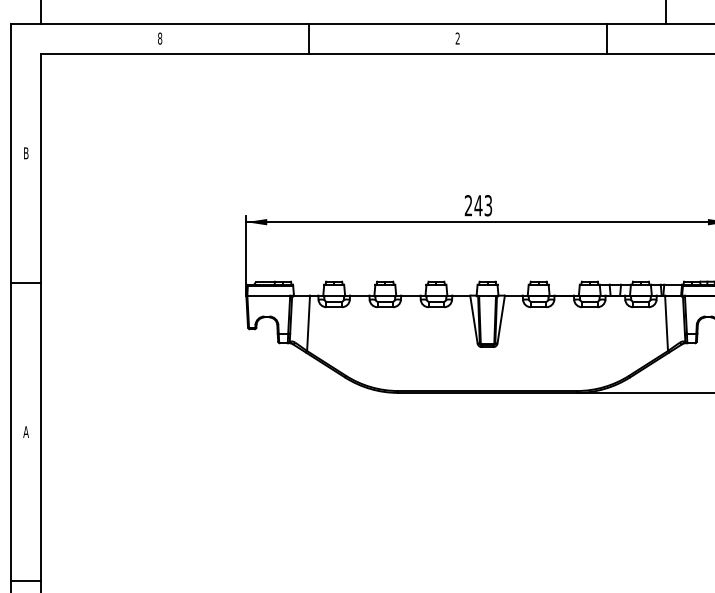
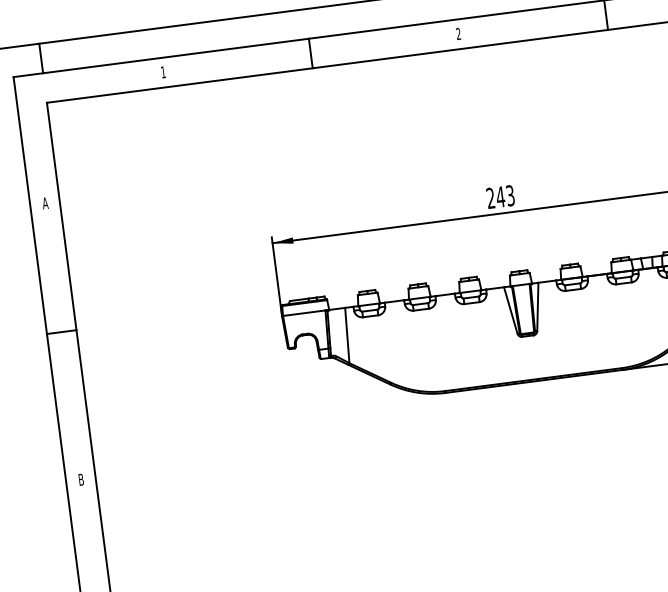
text: (160, 38) -> (163, 72), 8 -> 1
text: (25, 153) -> (44, 203), B -> A
text: (25, 431) -> (80, 479), A -> B

